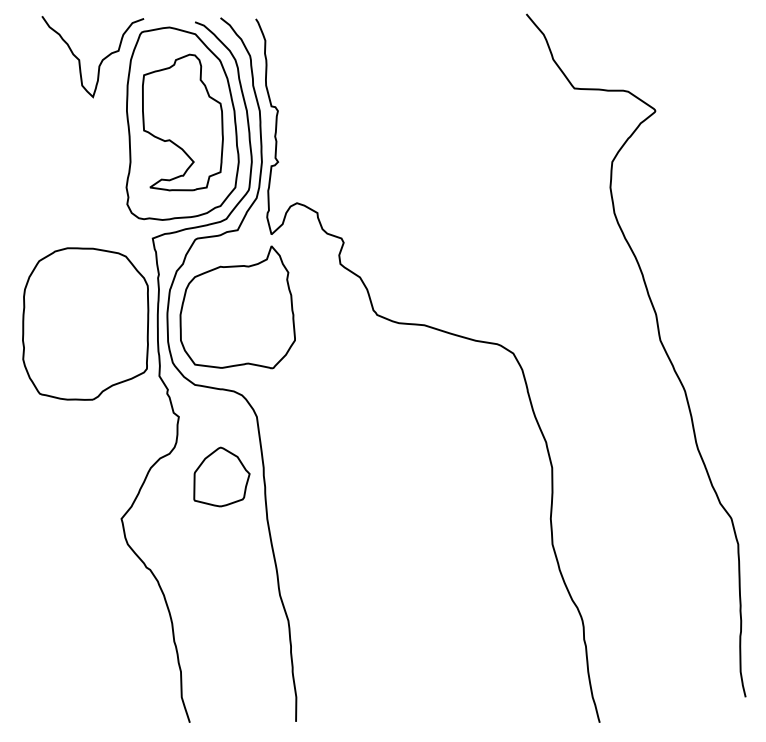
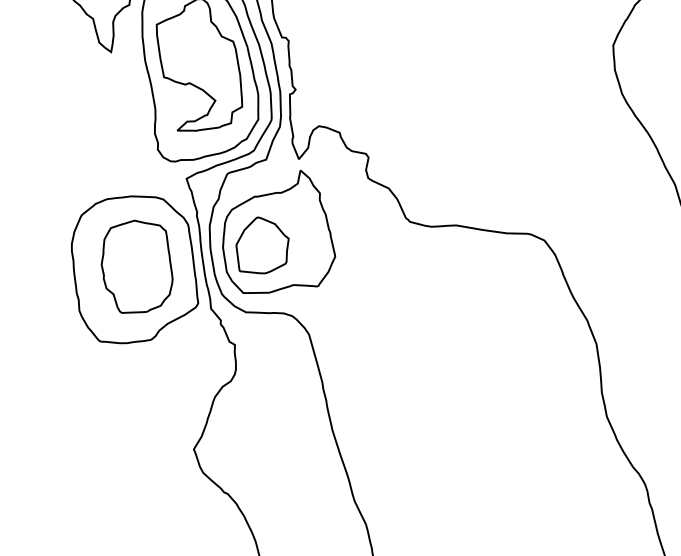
part: (88, 322) -> (136, 267), added
part: (221, 476) -> (262, 244), moved

